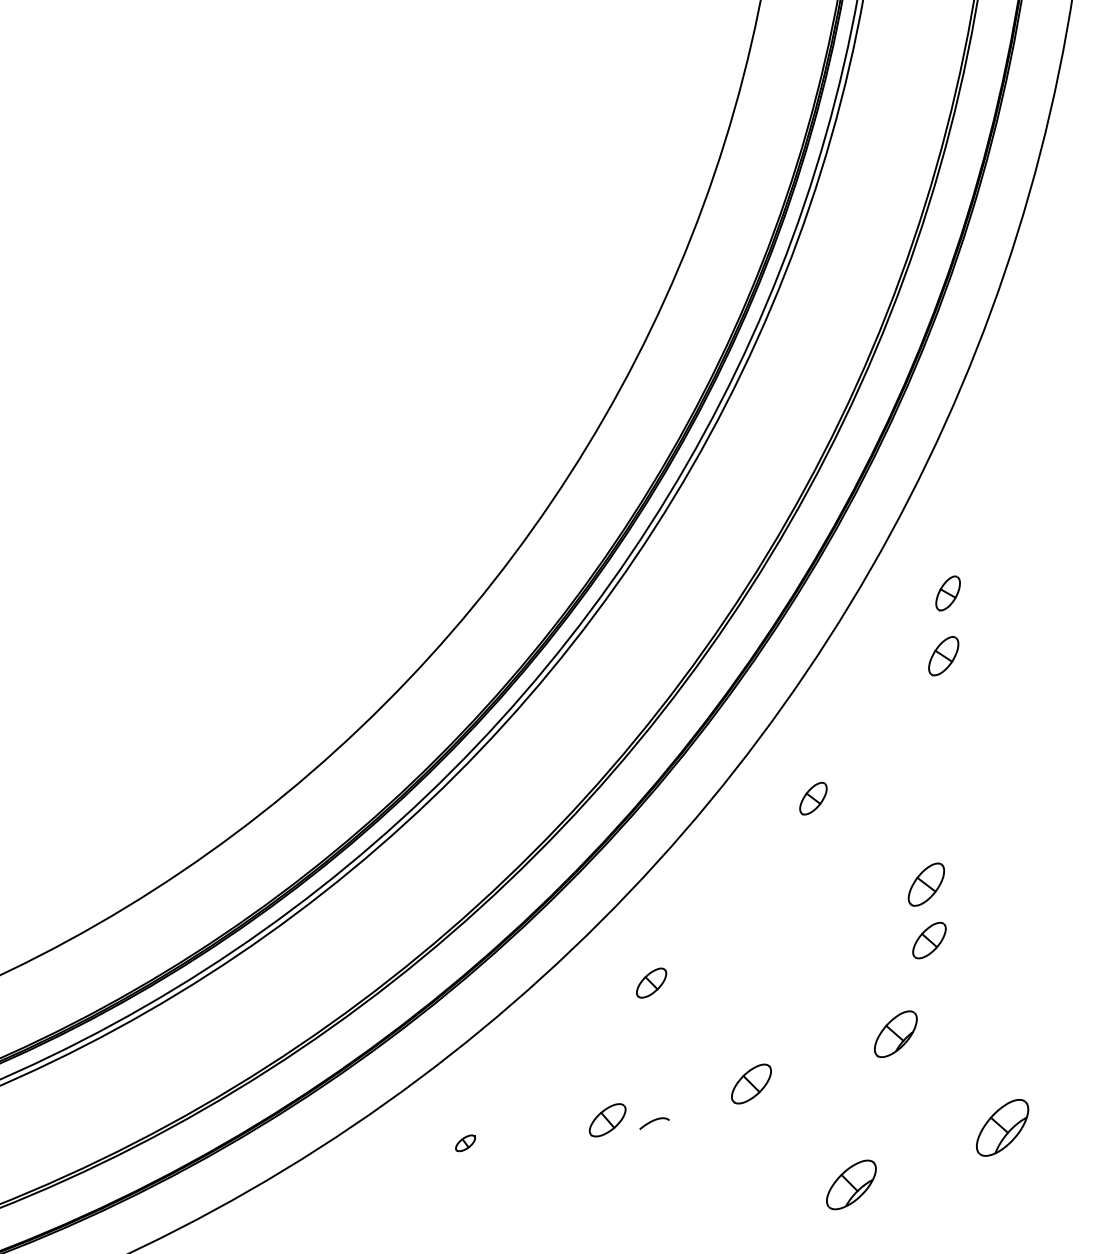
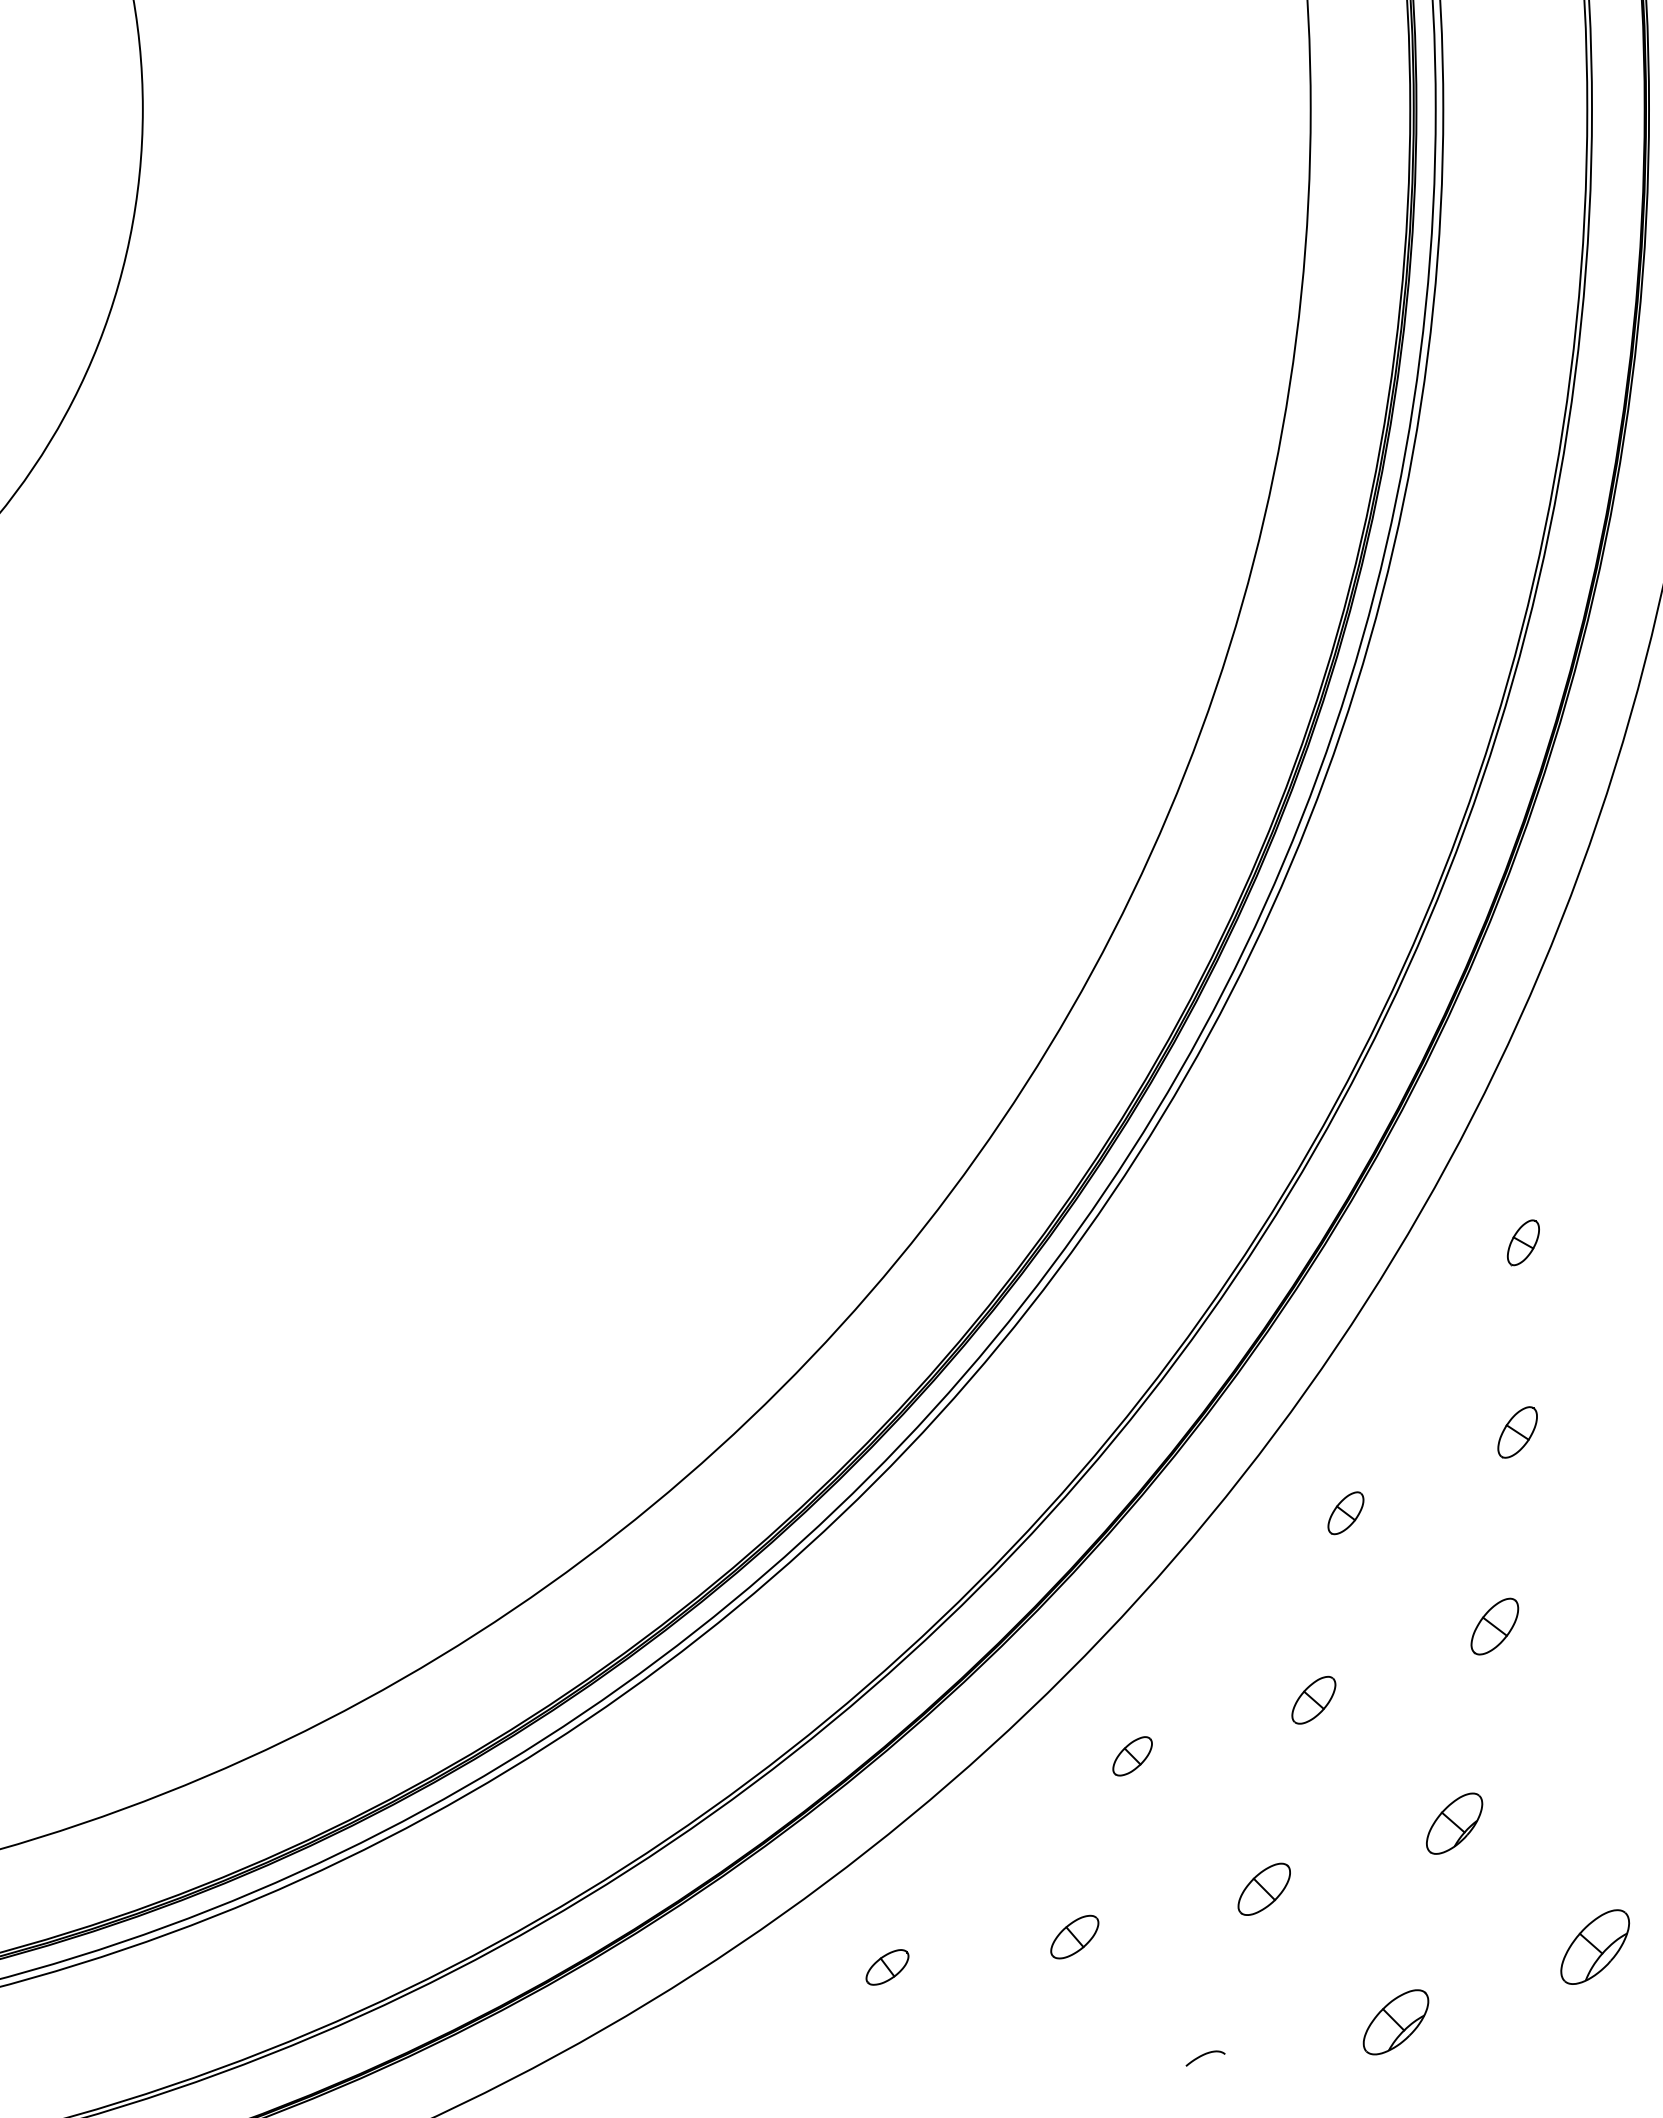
part: (943, 656) -> (1517, 1432), moved
part: (929, 939) -> (1313, 1699), moved
curve: (653, 1121) -> (1204, 2055), moved
part: (465, 1143) -> (887, 1967), size x1.67

